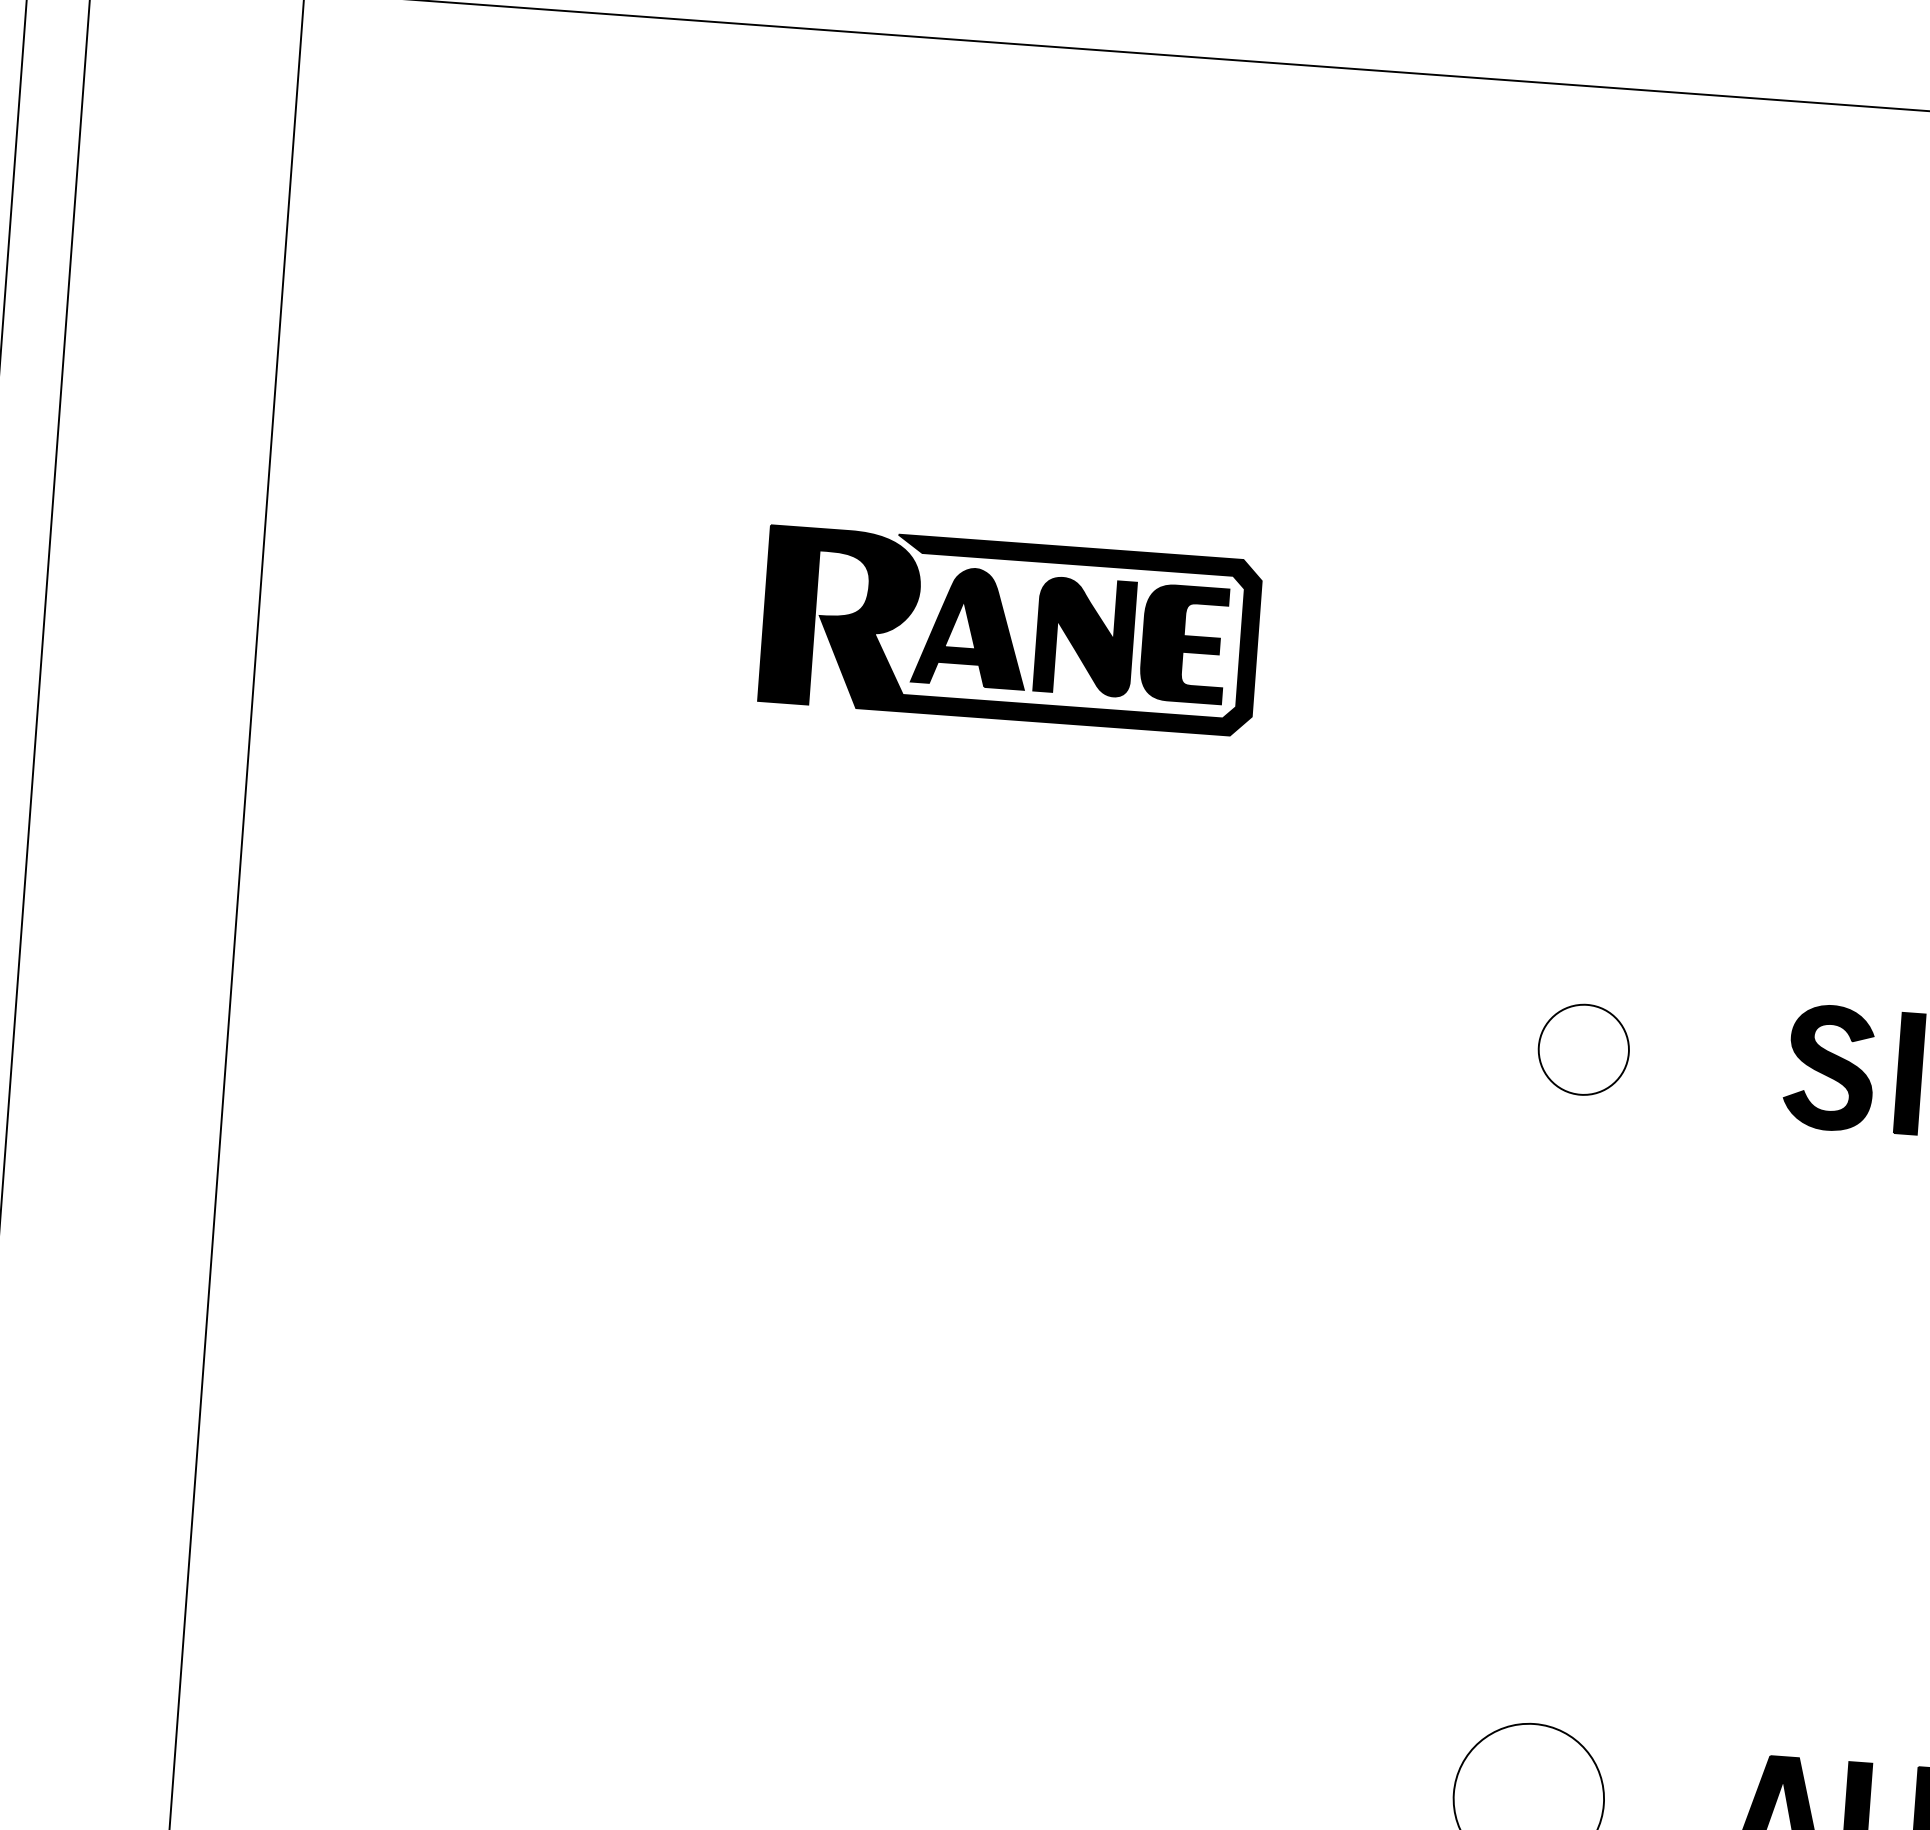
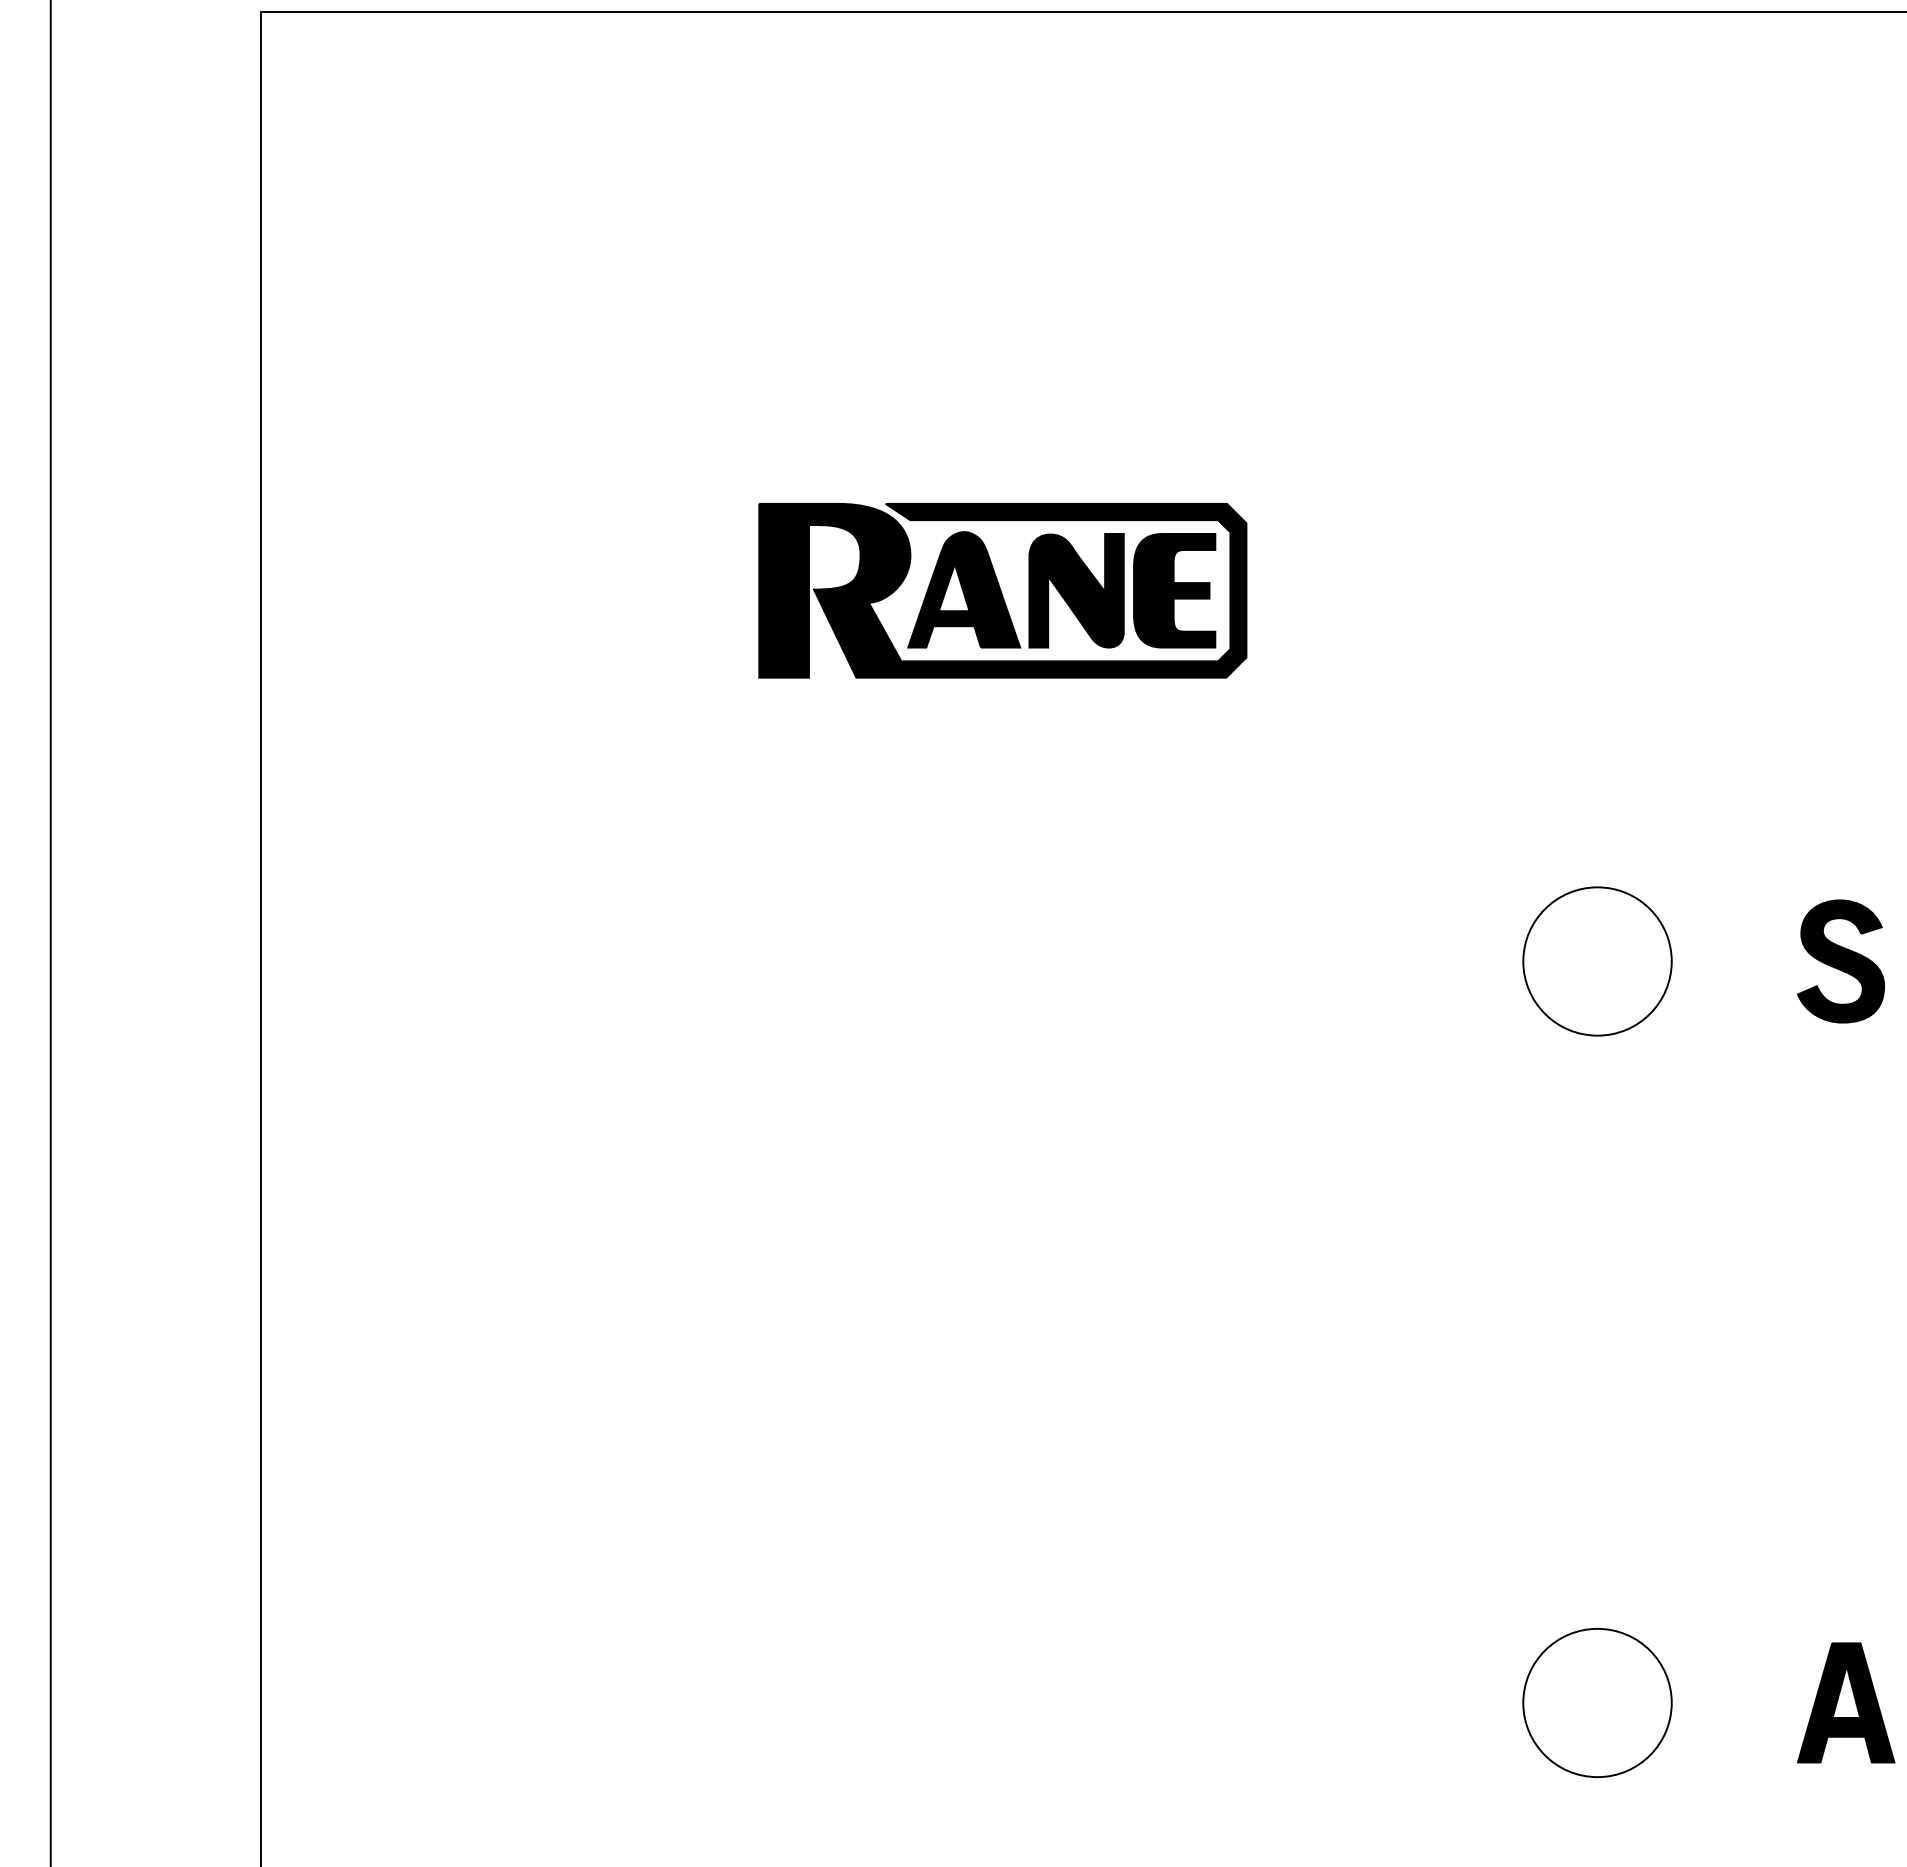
part: (1583, 1049) -> (1597, 961), size x1.67

